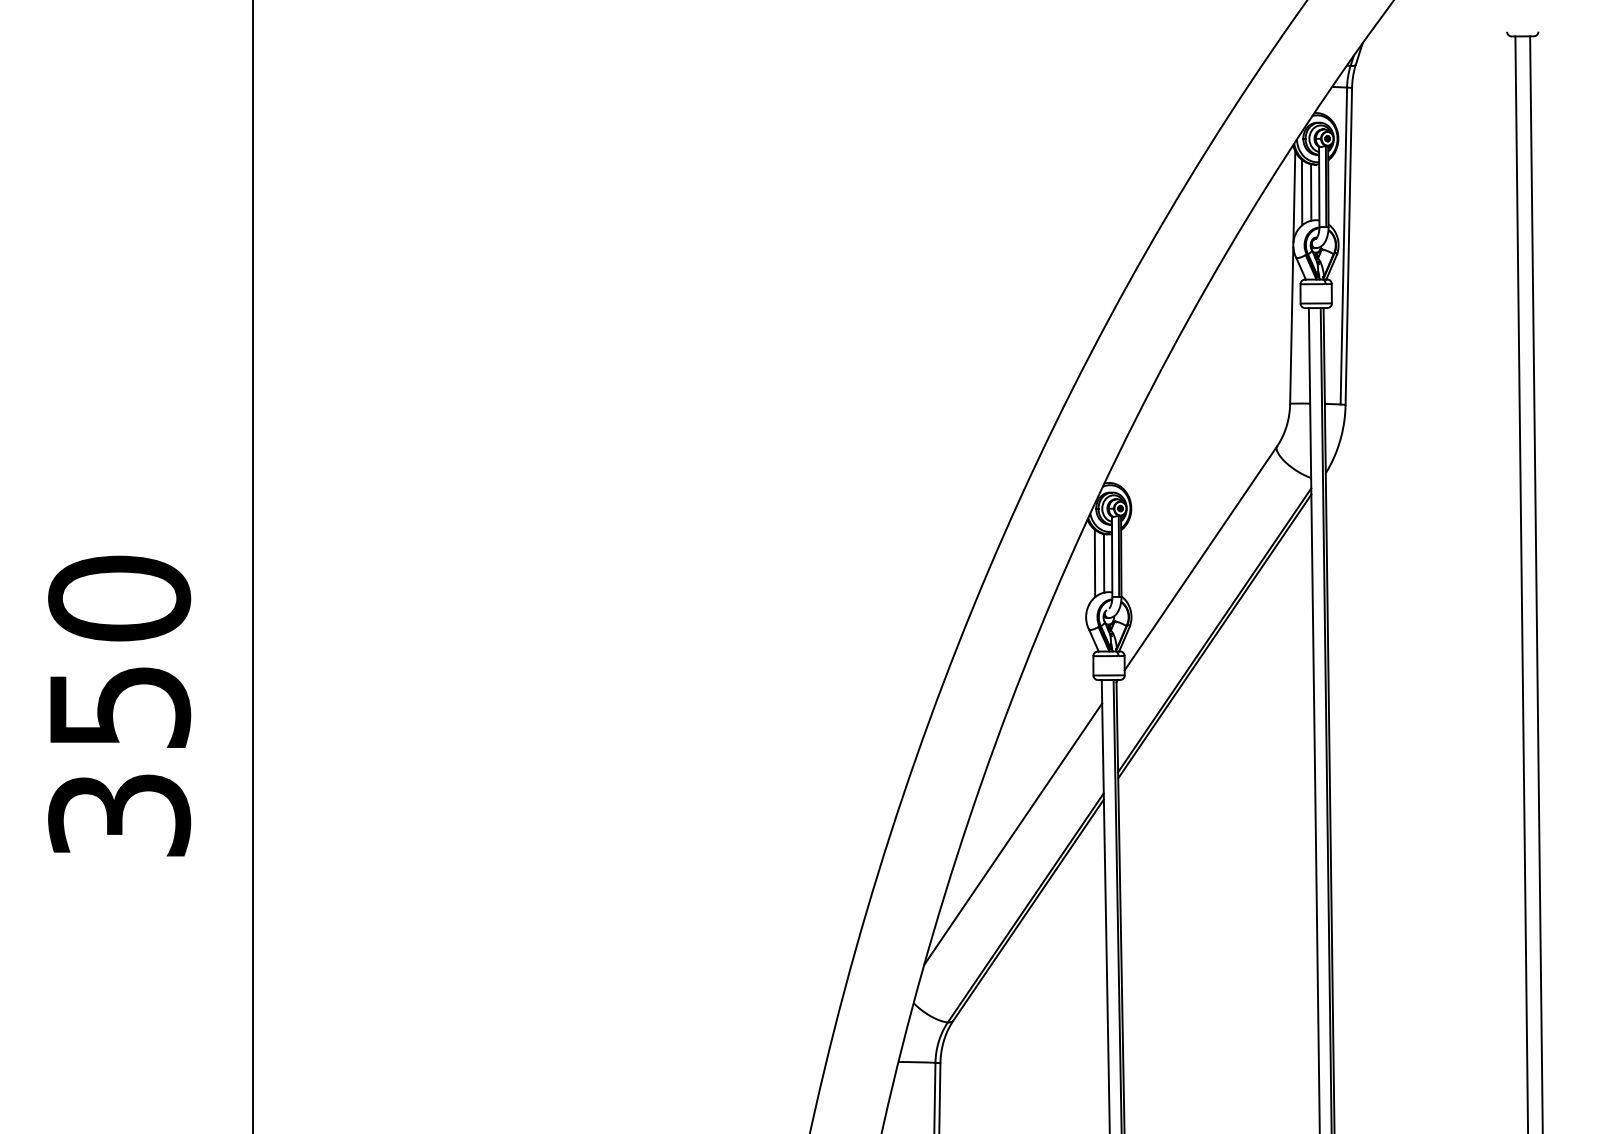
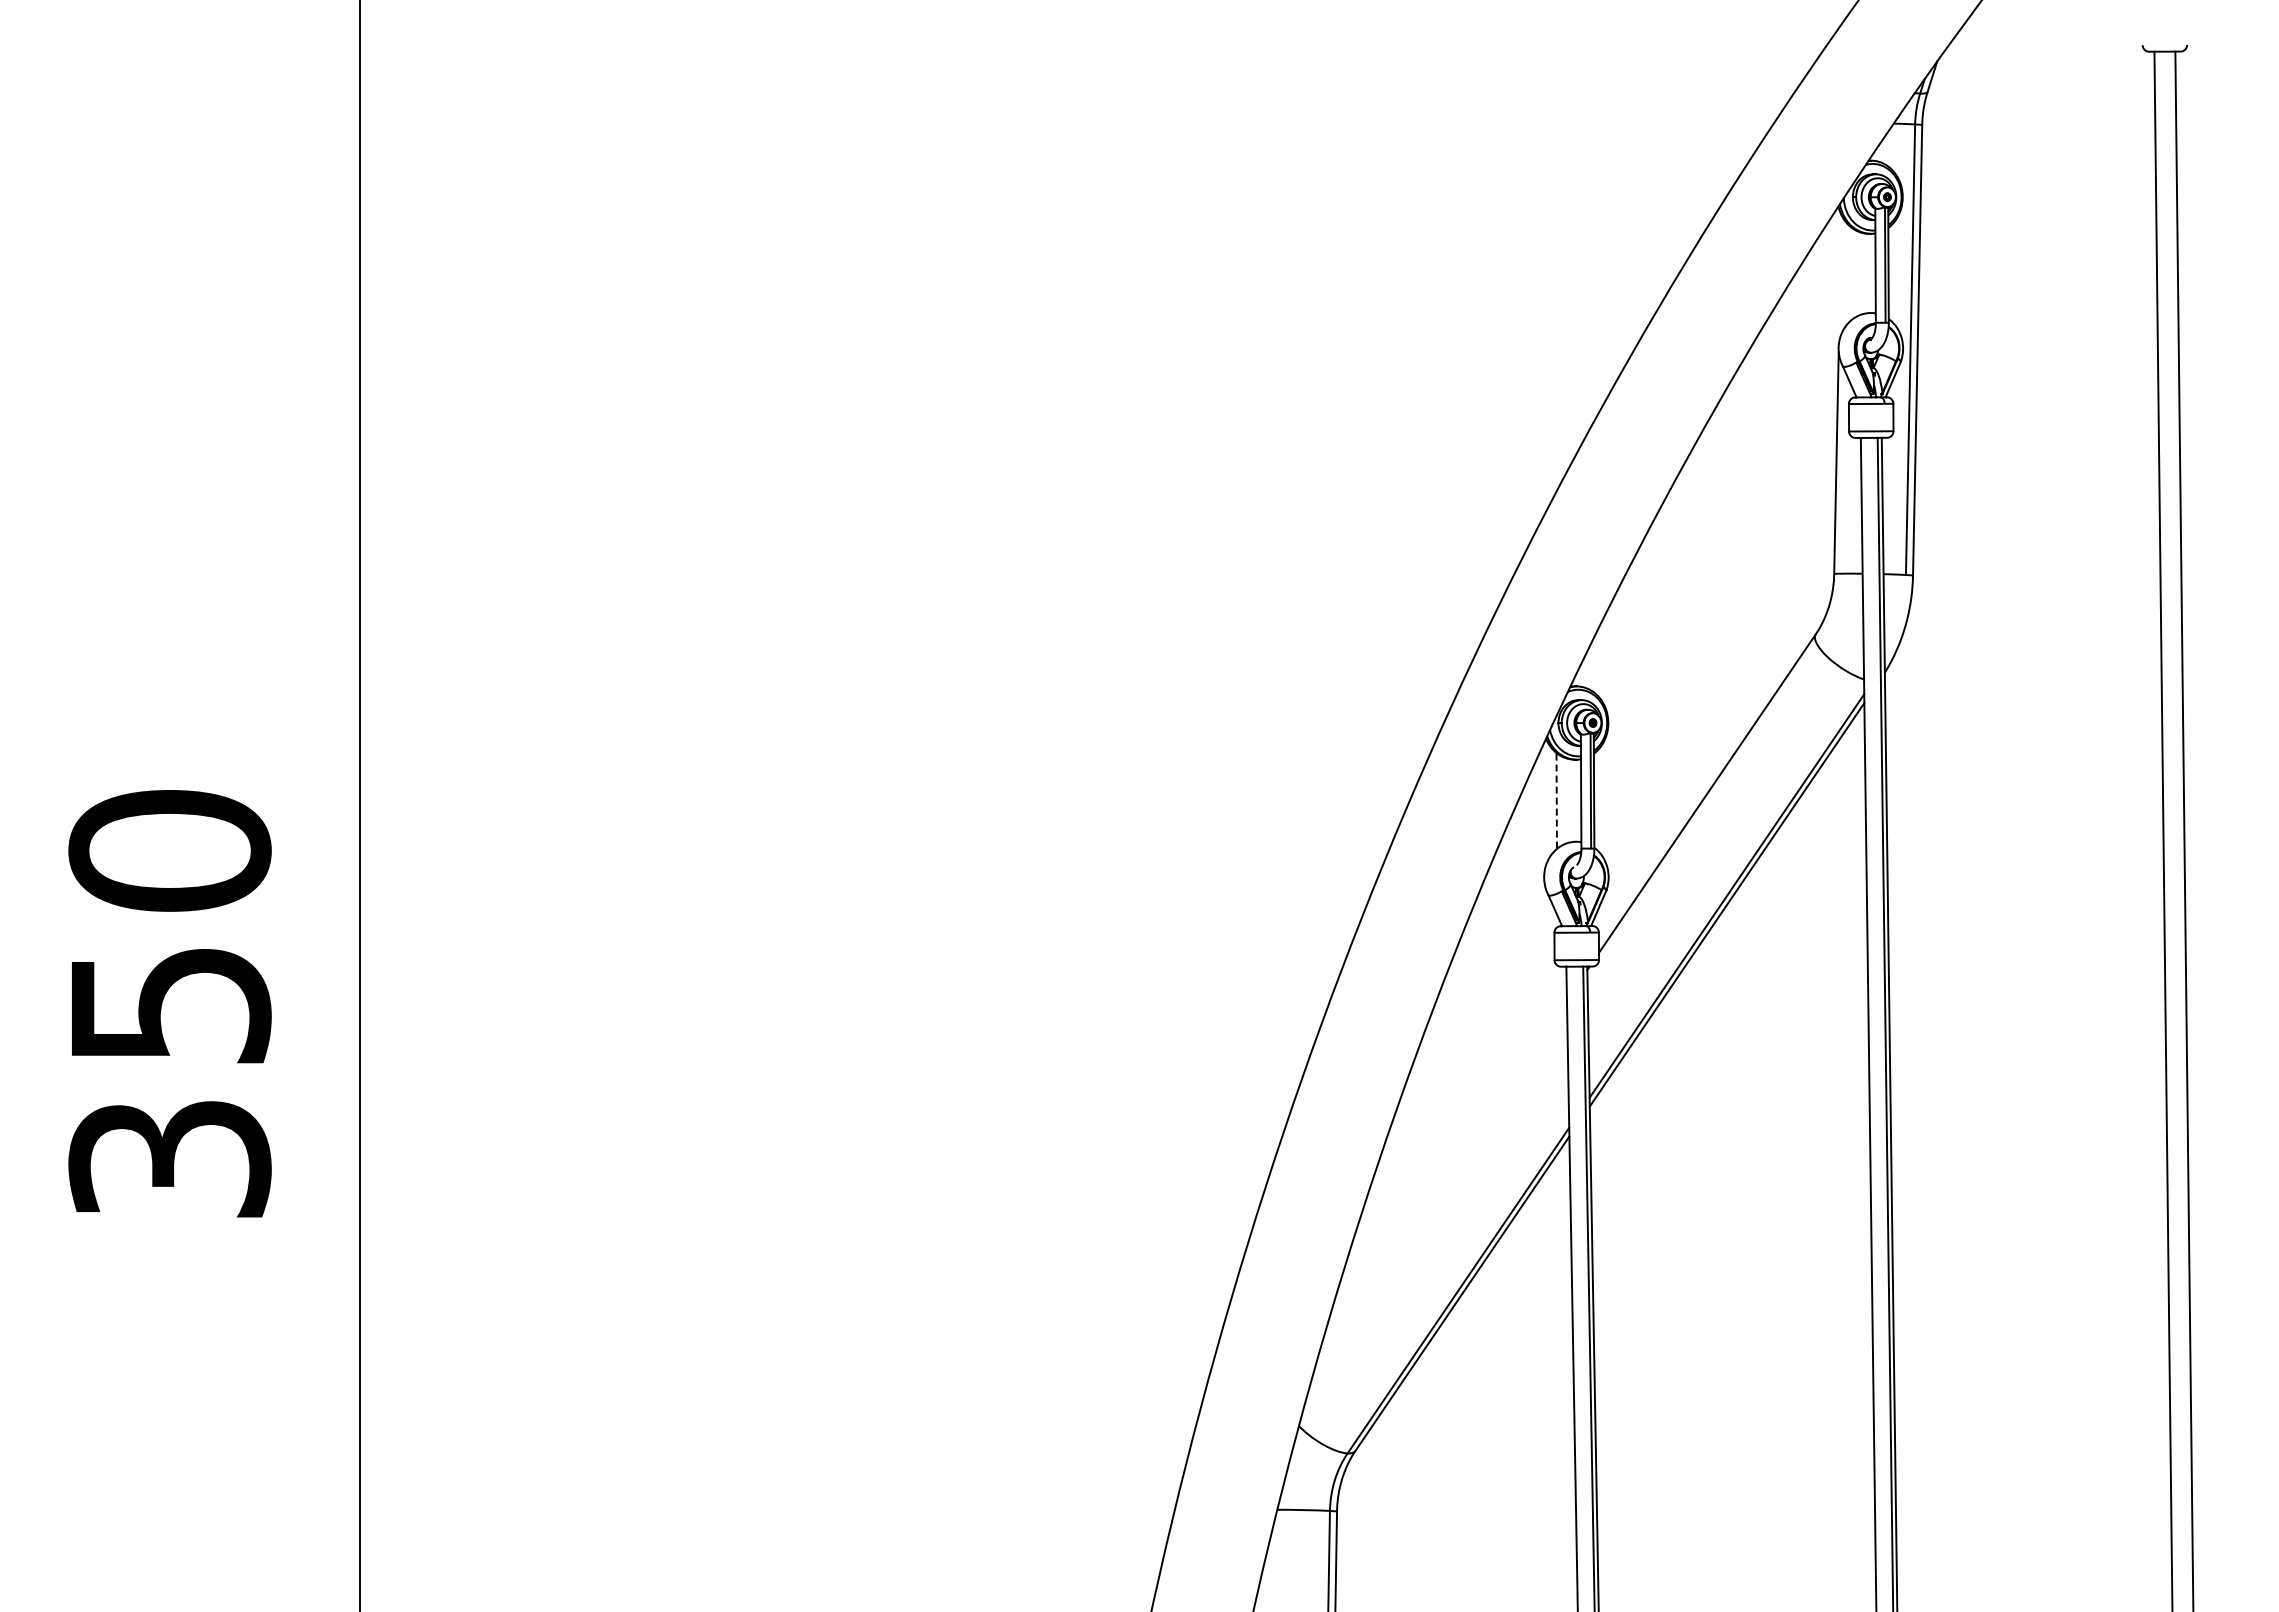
line: (1301, 192) -> (1850, 273), removed
line: (1310, 192) -> (1863, 273), removed
line: (1293, 196) -> (1839, 279), removed
line: (1094, 563) -> (1556, 800), solid -> dashed
line: (1103, 563) -> (1569, 800), removed
line: (1012, 833) -> (1439, 1185), removed

